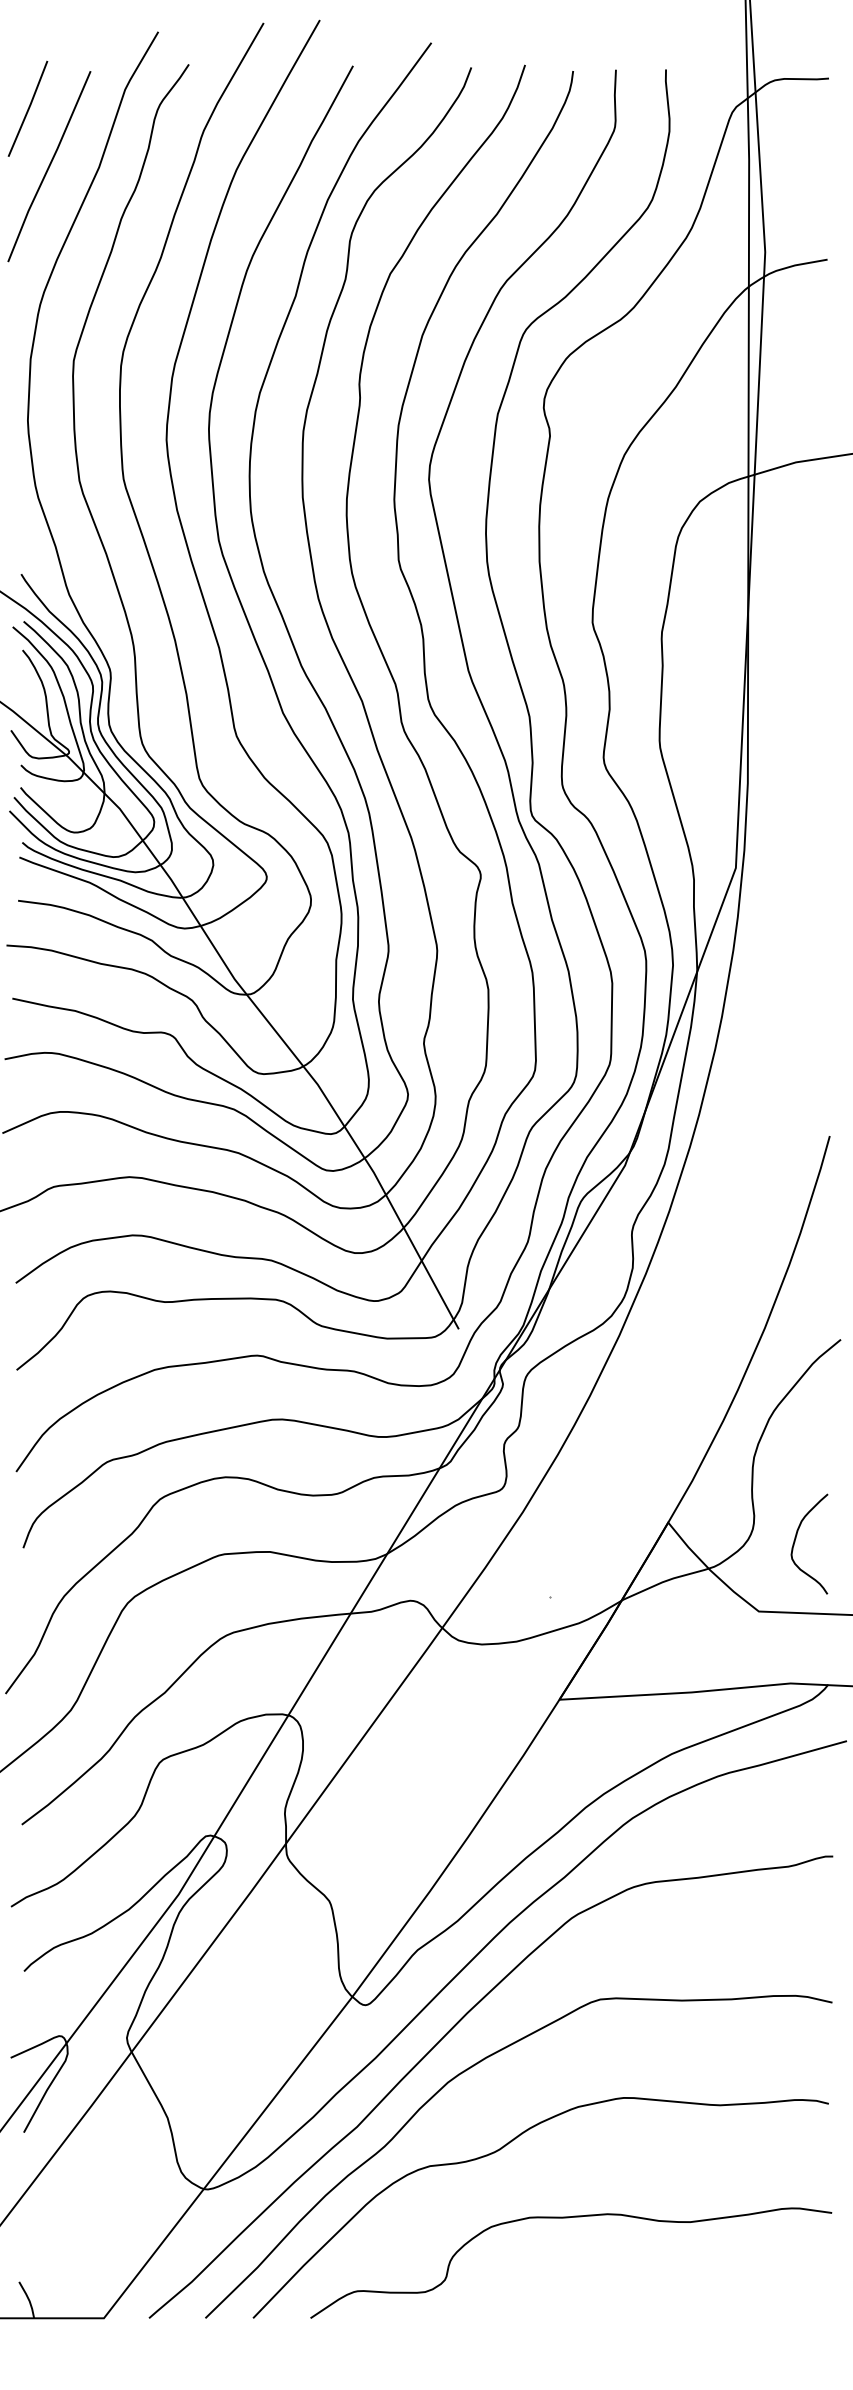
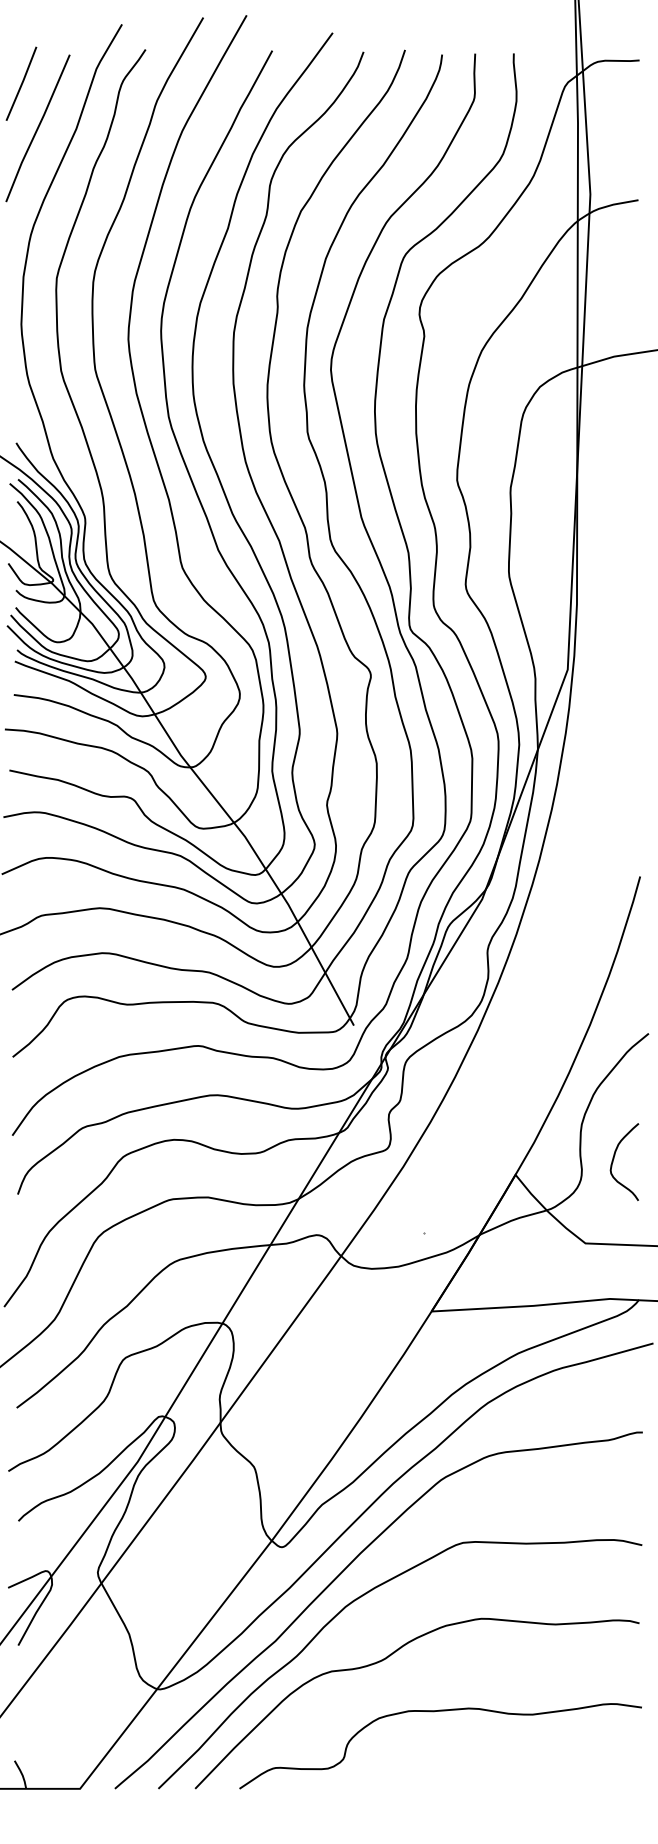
curve: (796, 1538) -> (614, 1157), moved

